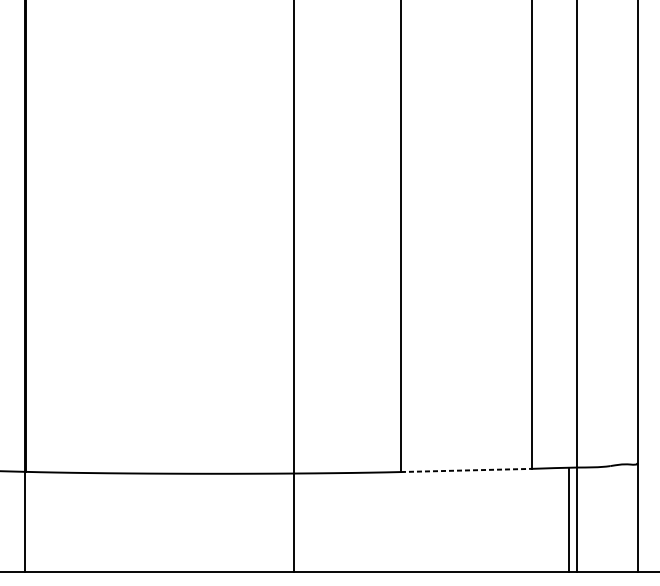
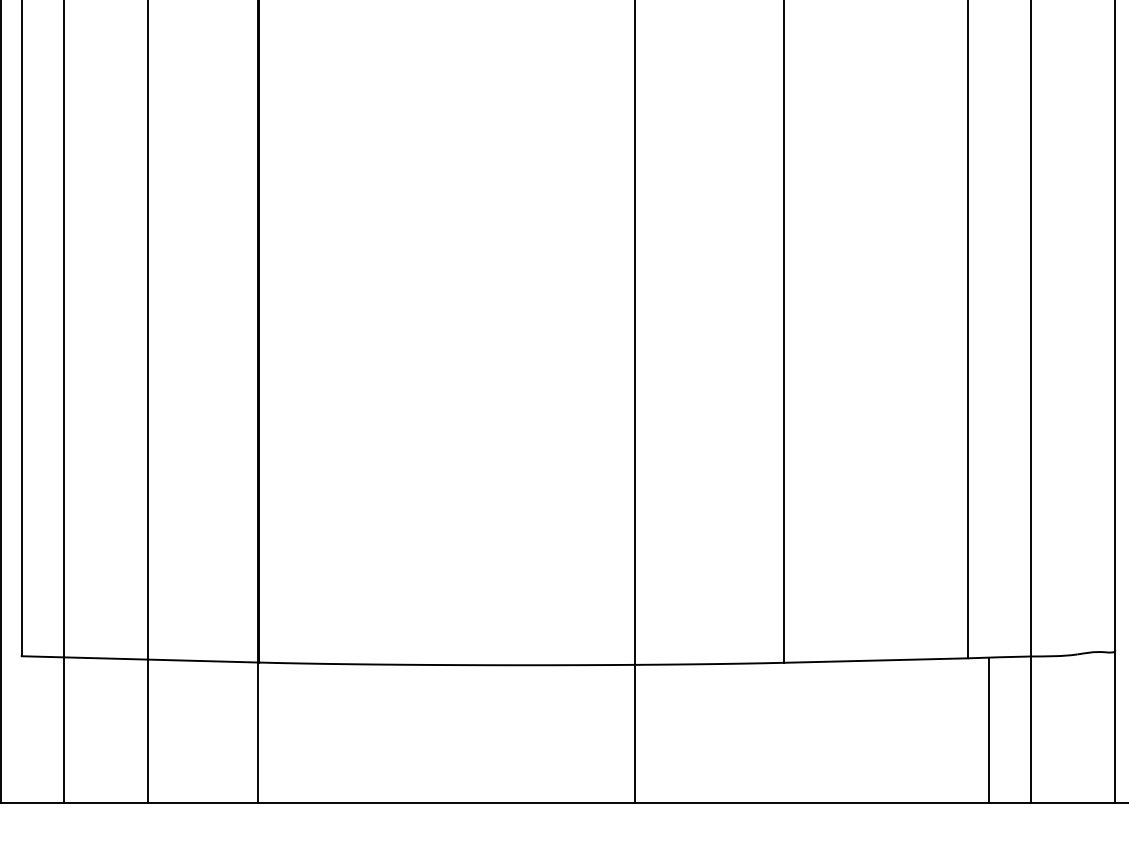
line: (466, 470) -> (875, 660), dashed -> solid
line: (569, 520) -> (989, 730), moved

